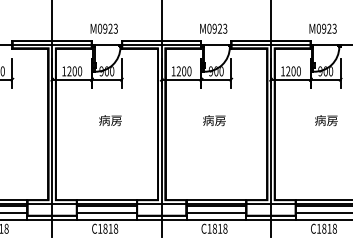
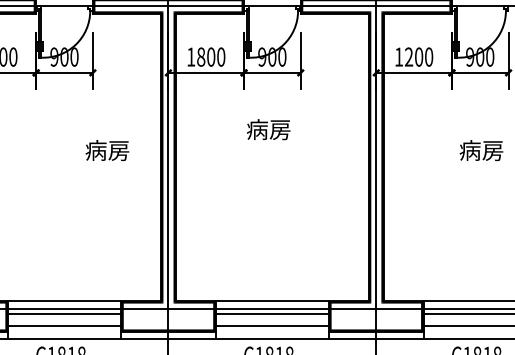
text: (178, 71) -> (200, 57), 1200 -> 1800
text: (110, 120) -> (107, 150), moved
text: (214, 120) -> (268, 129), moved

